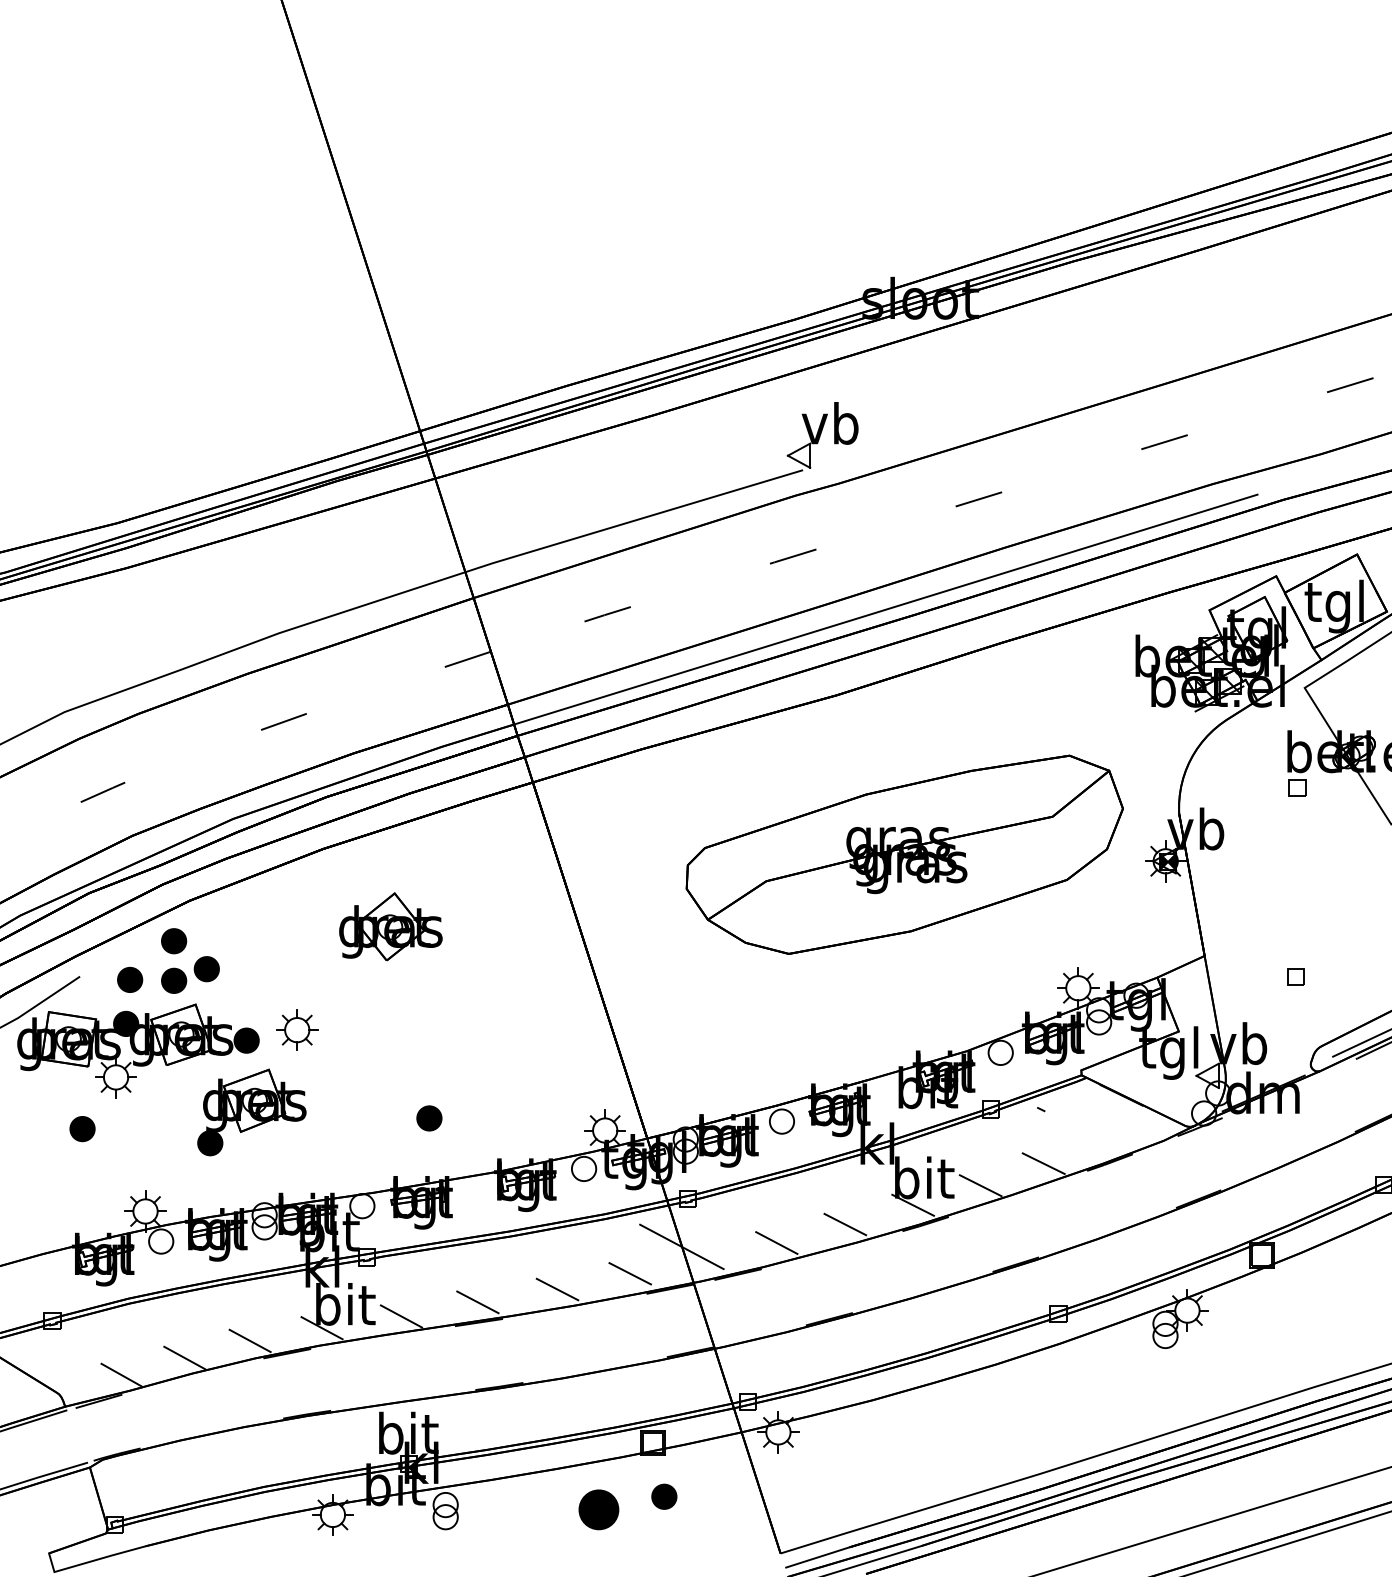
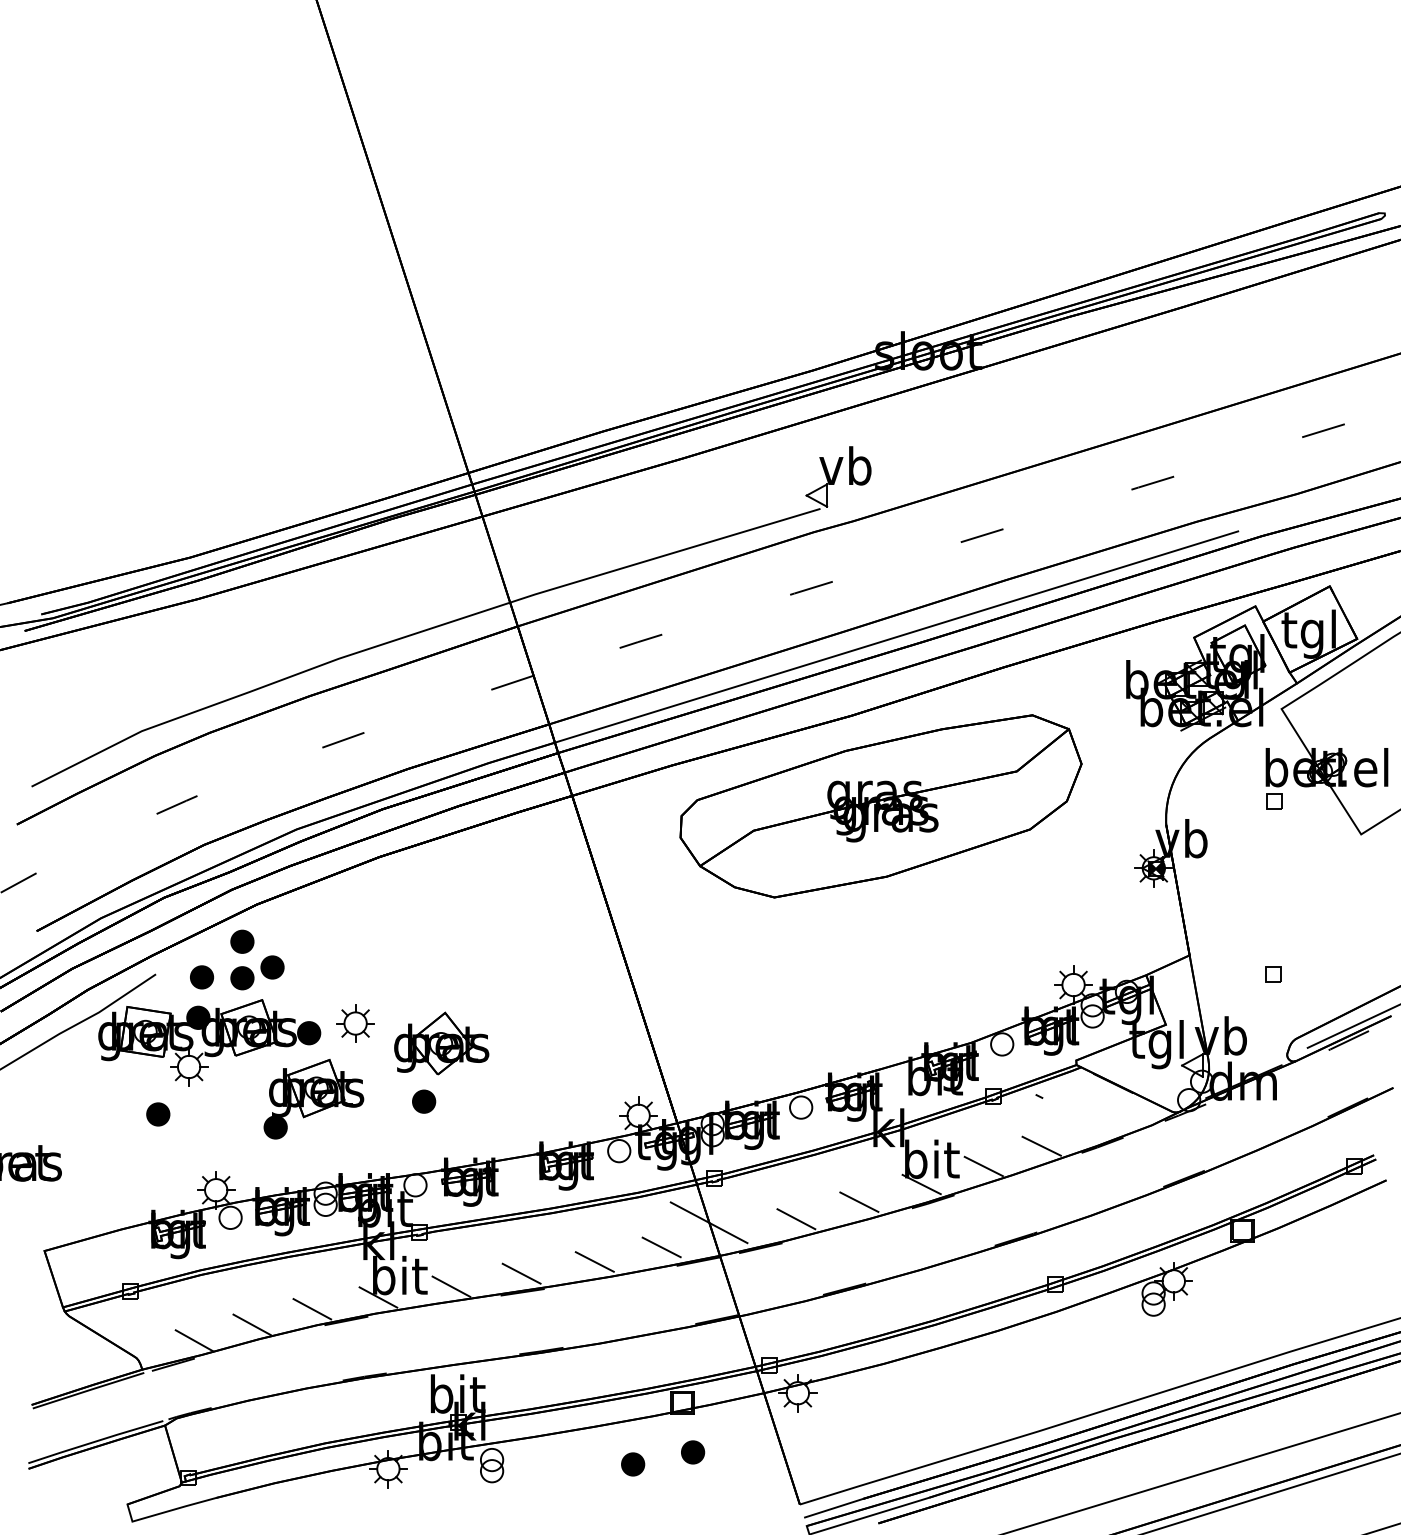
part: (904, 854) -> (880, 806), moved
part: (390, 926) -> (441, 1043), moved
part: (429, 1118) -> (424, 1101), moved
part: (599, 1509) -> (633, 1464), size x0.62

